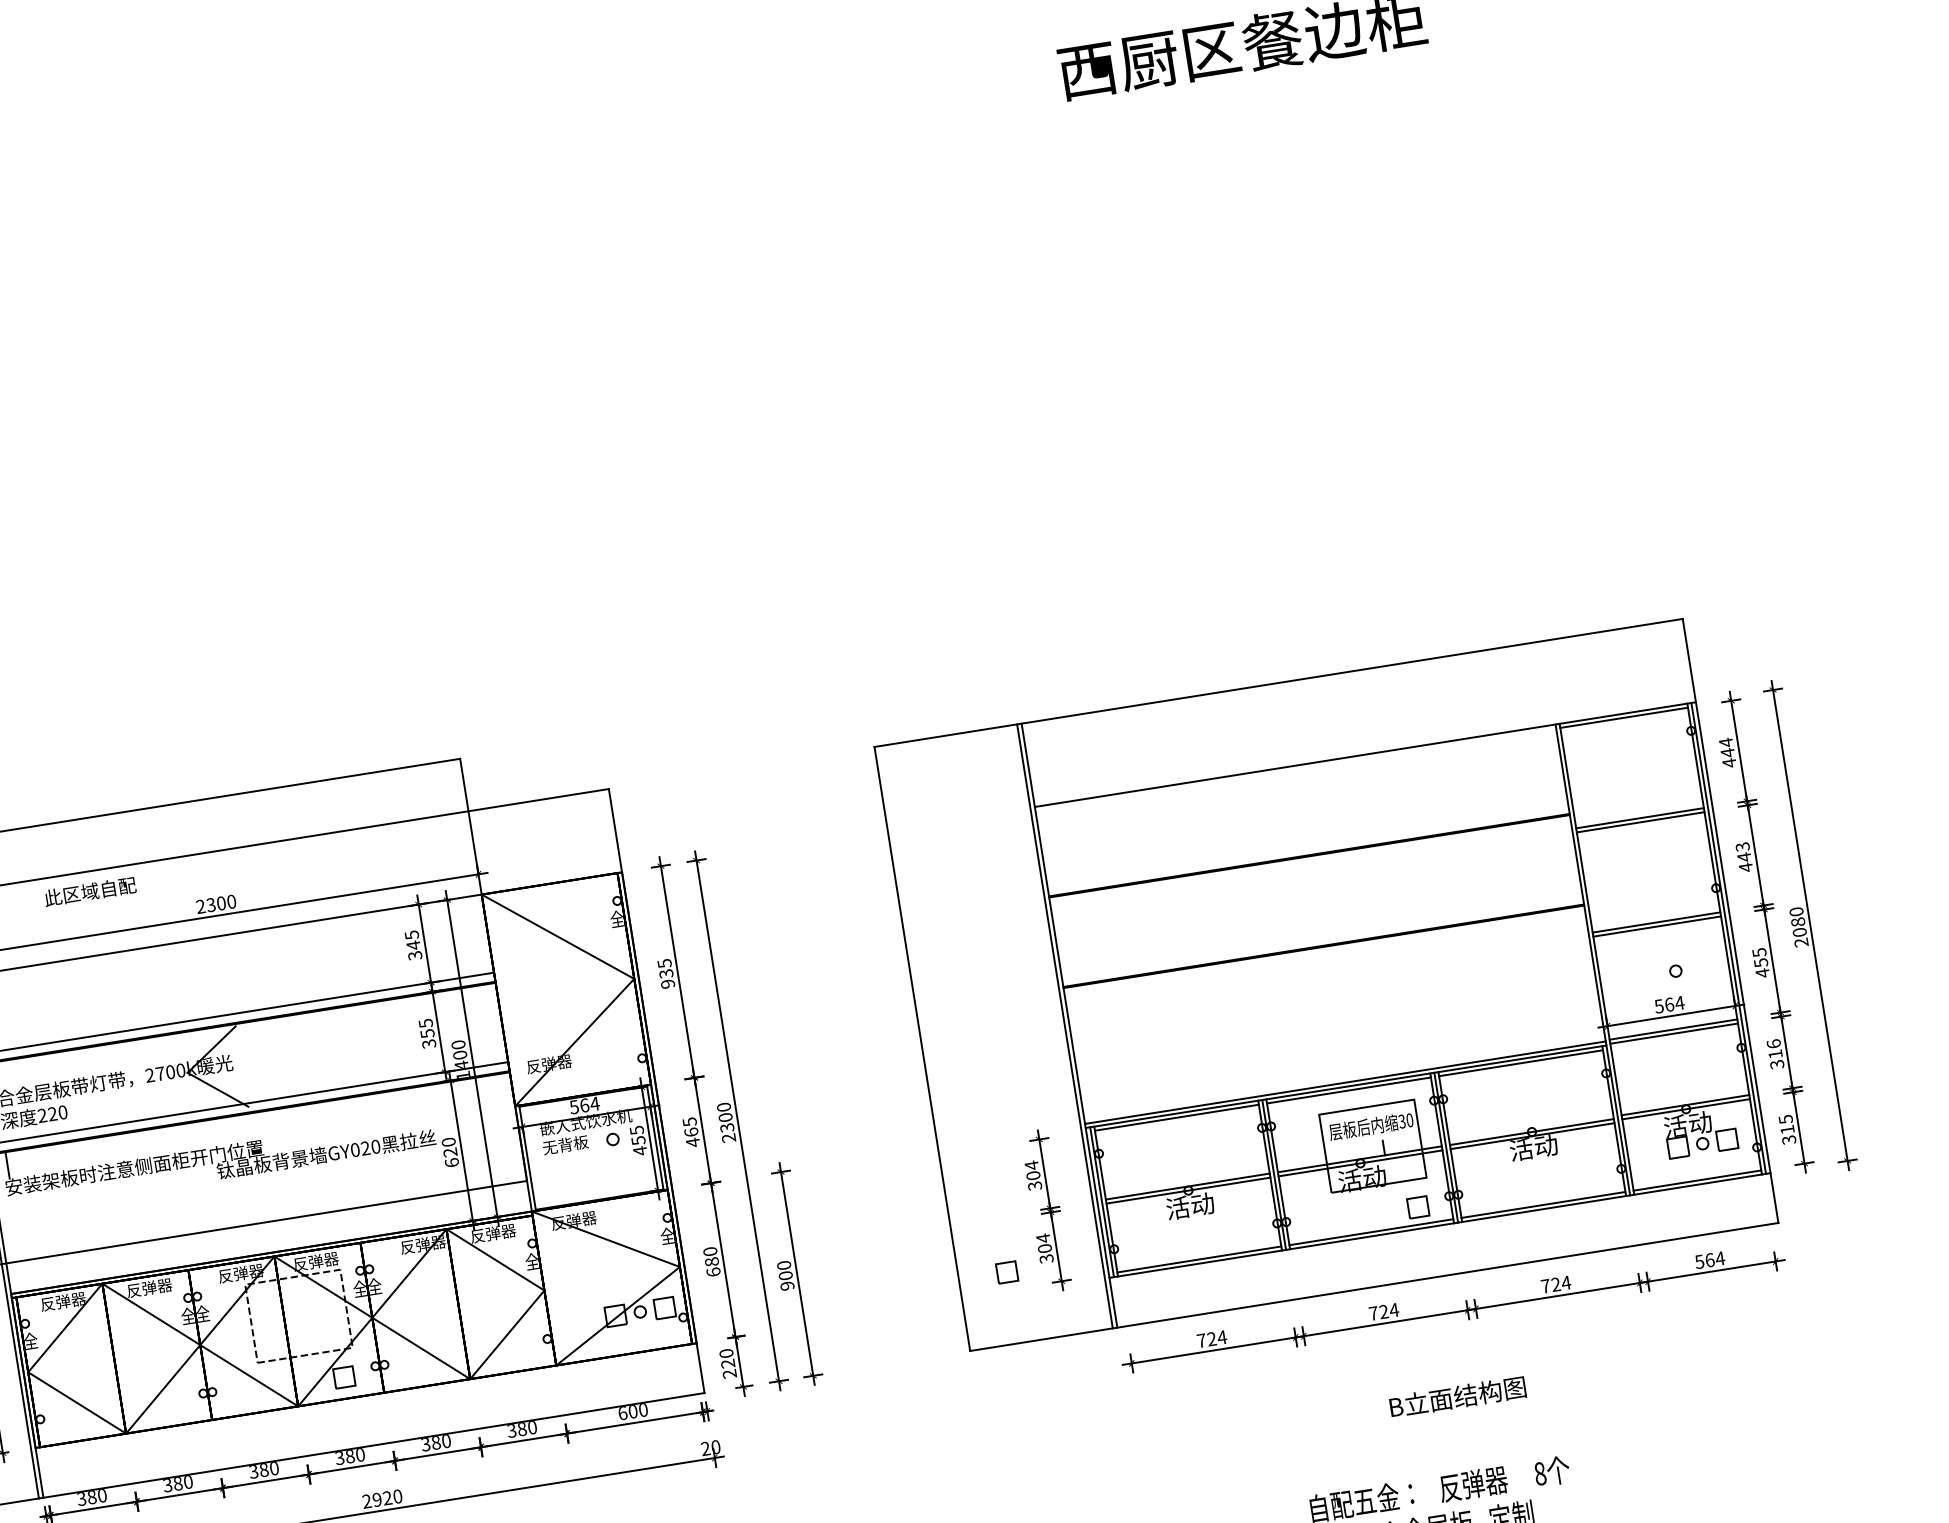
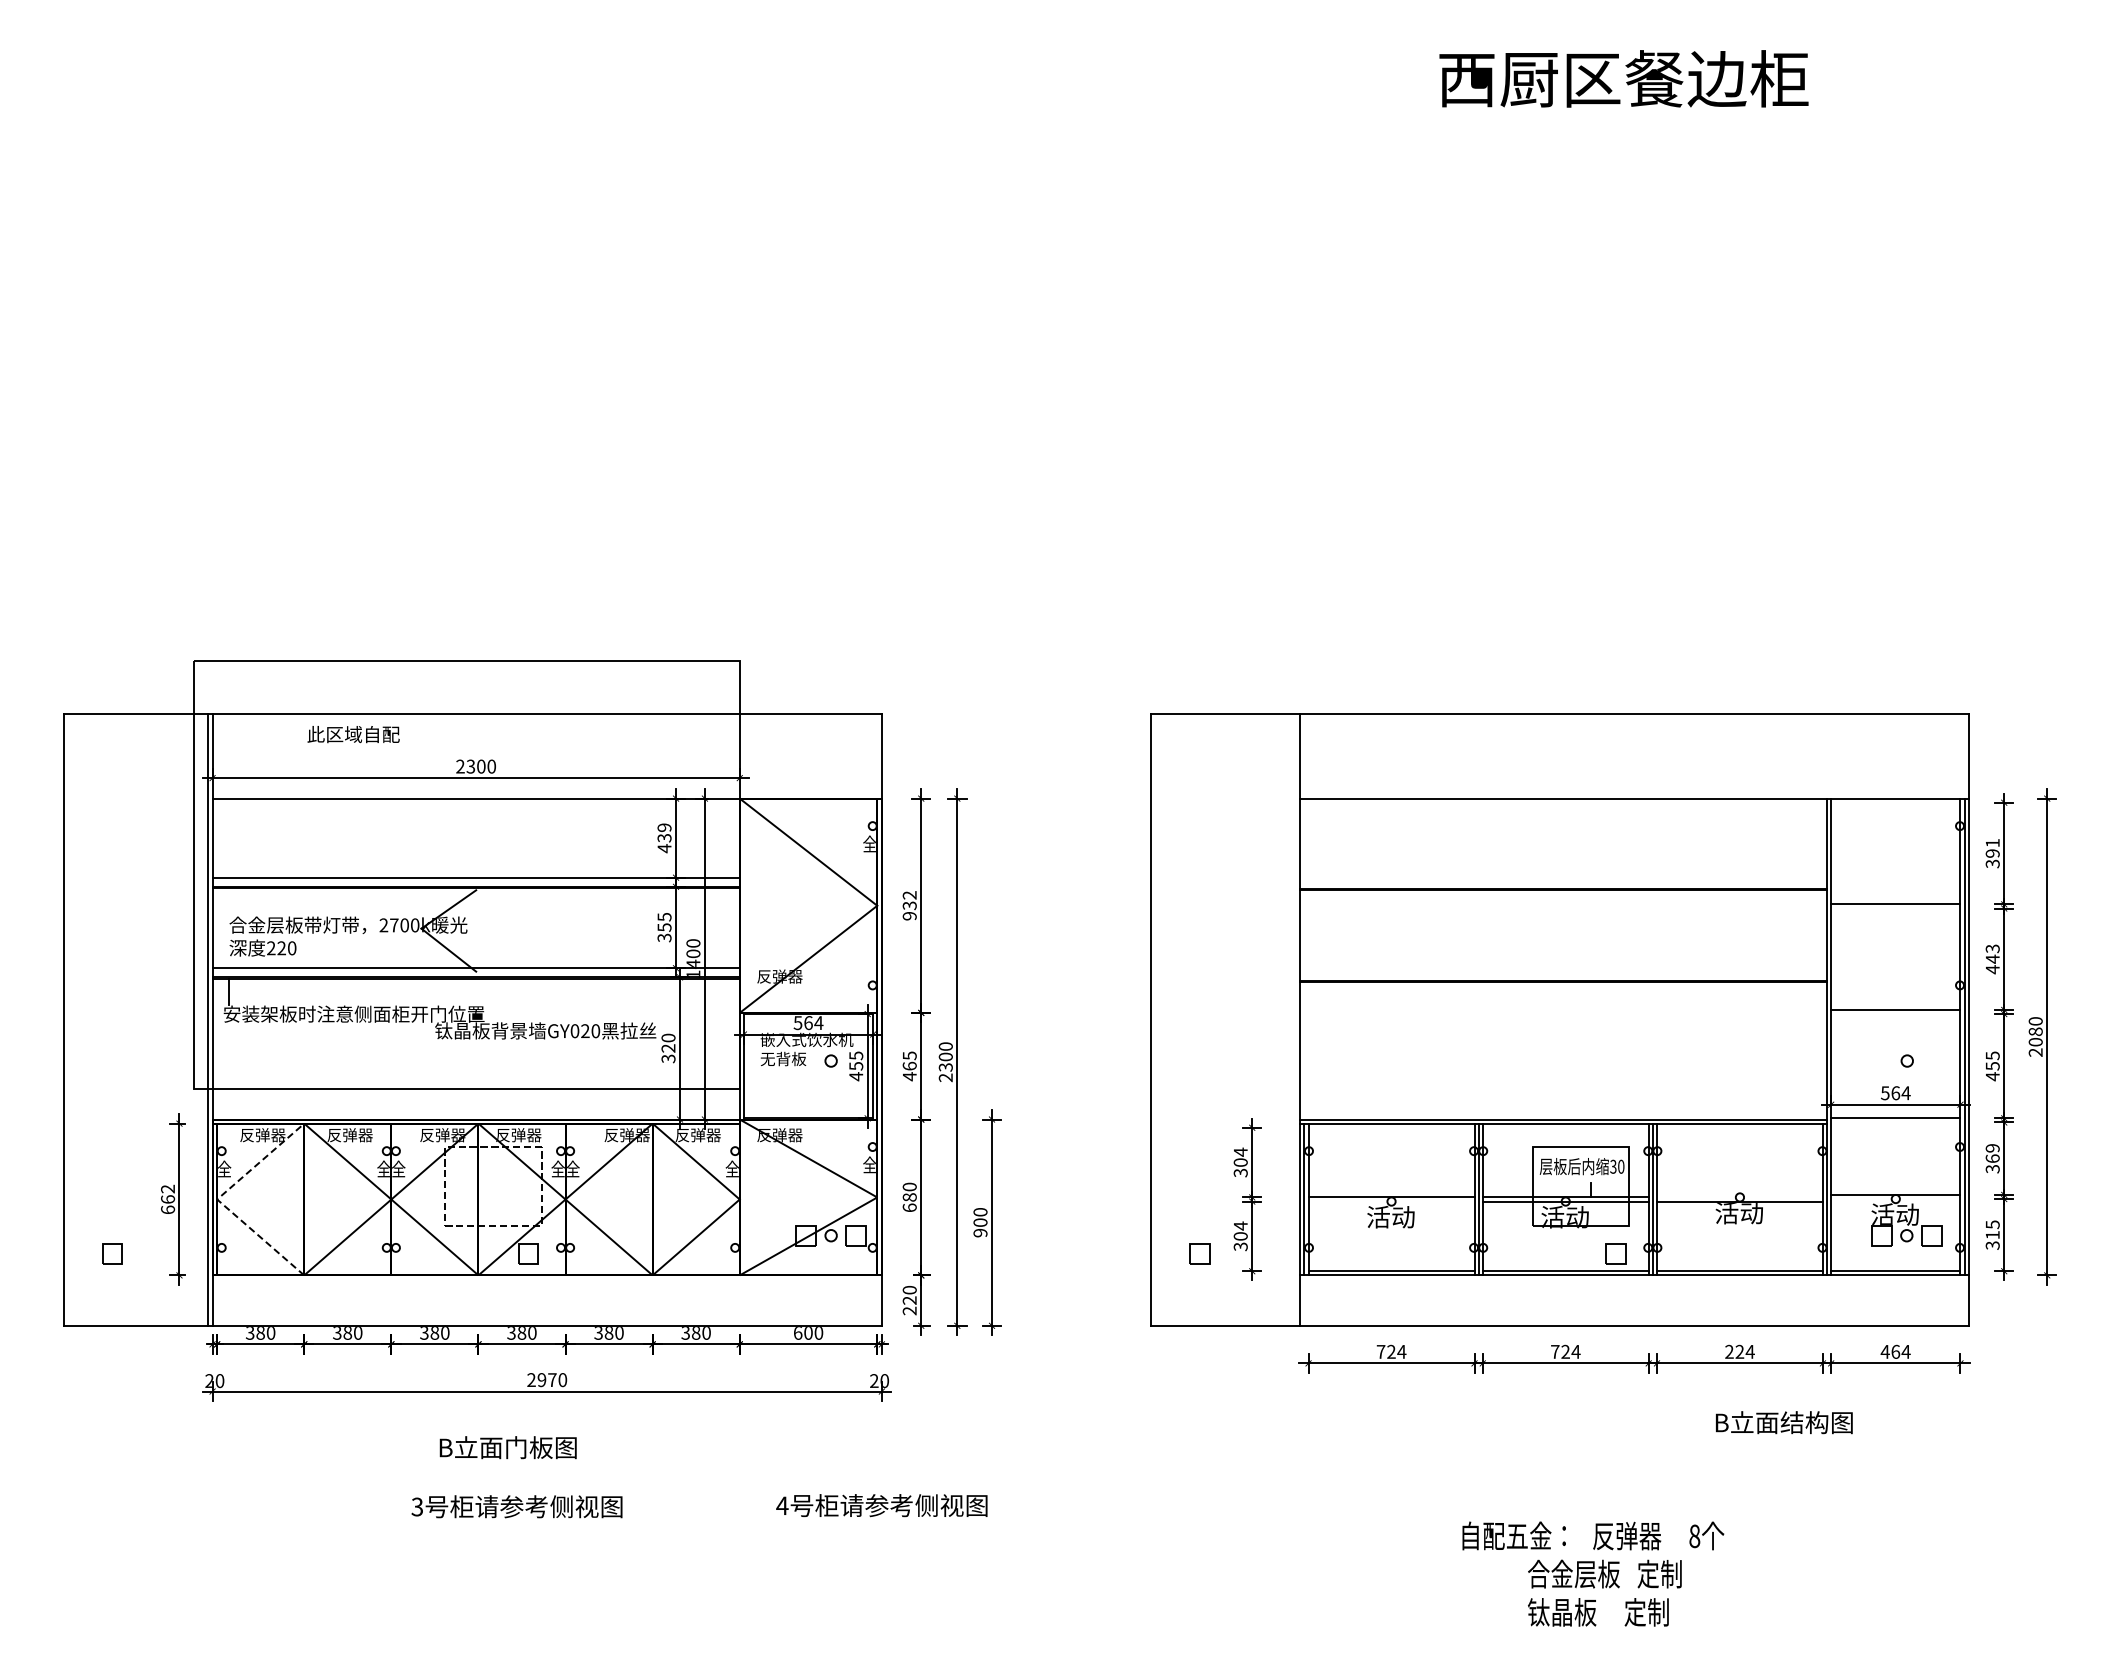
line: (1623, 717) -> (1895, 802), removed
text: (1727, 752) -> (1992, 853), 444 -> 391
line: (1640, 822) -> (1895, 908), removed
line: (1656, 927) -> (1895, 1014), removed
text: (413, 945) -> (664, 838), 345 -> 439
text: (664, 963) -> (909, 895), 935 -> 932
line: (1065, 1025) -> (1295, 1019), removed
line: (1673, 1033) -> (1895, 1122), removed
text: (1774, 1049) -> (1992, 1153), 316 -> 369
line: (1520, 1063) -> (1739, 1127), removed
line: (1348, 1090) -> (1565, 1127), removed
line: (1685, 1109) -> (1895, 1199), removed
line: (1176, 1117) -> (1391, 1127), removed
line: (1531, 1132) -> (1739, 1197), removed
text: (451, 1162) -> (668, 1058), 620 -> 320
line: (1188, 1190) -> (1391, 1201), removed
text: (1698, 1261) -> (1884, 1351), 564 -> 464
text: (1545, 1285) -> (1729, 1351), 724 -> 224
line: (28, 1372) -> (217, 1199), solid -> dashed
text: (1458, 1396) -> (1784, 1422), moved
text: (387, 1497) -> (552, 1379), 2920 -> 2970

